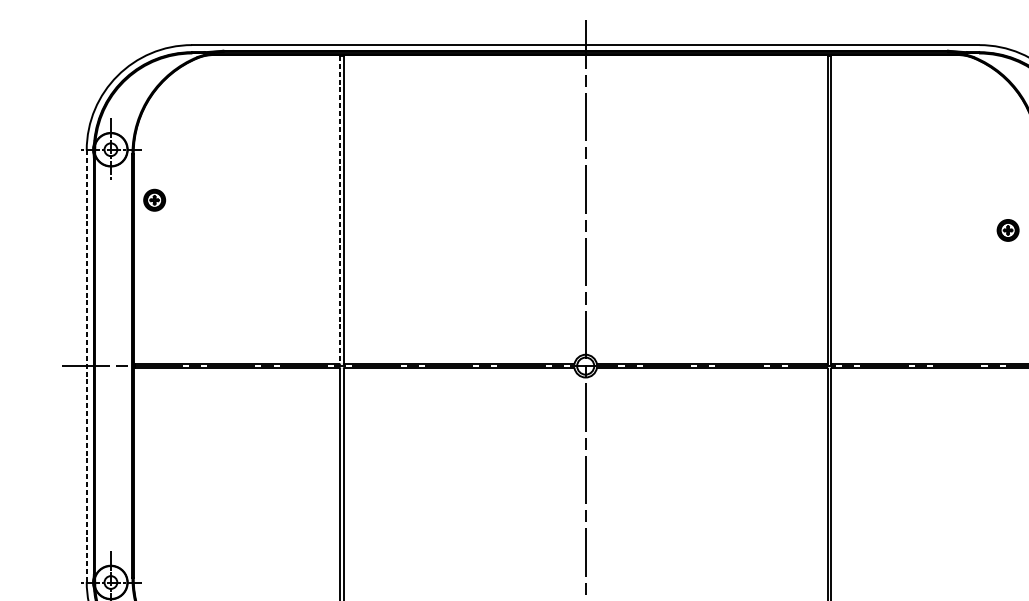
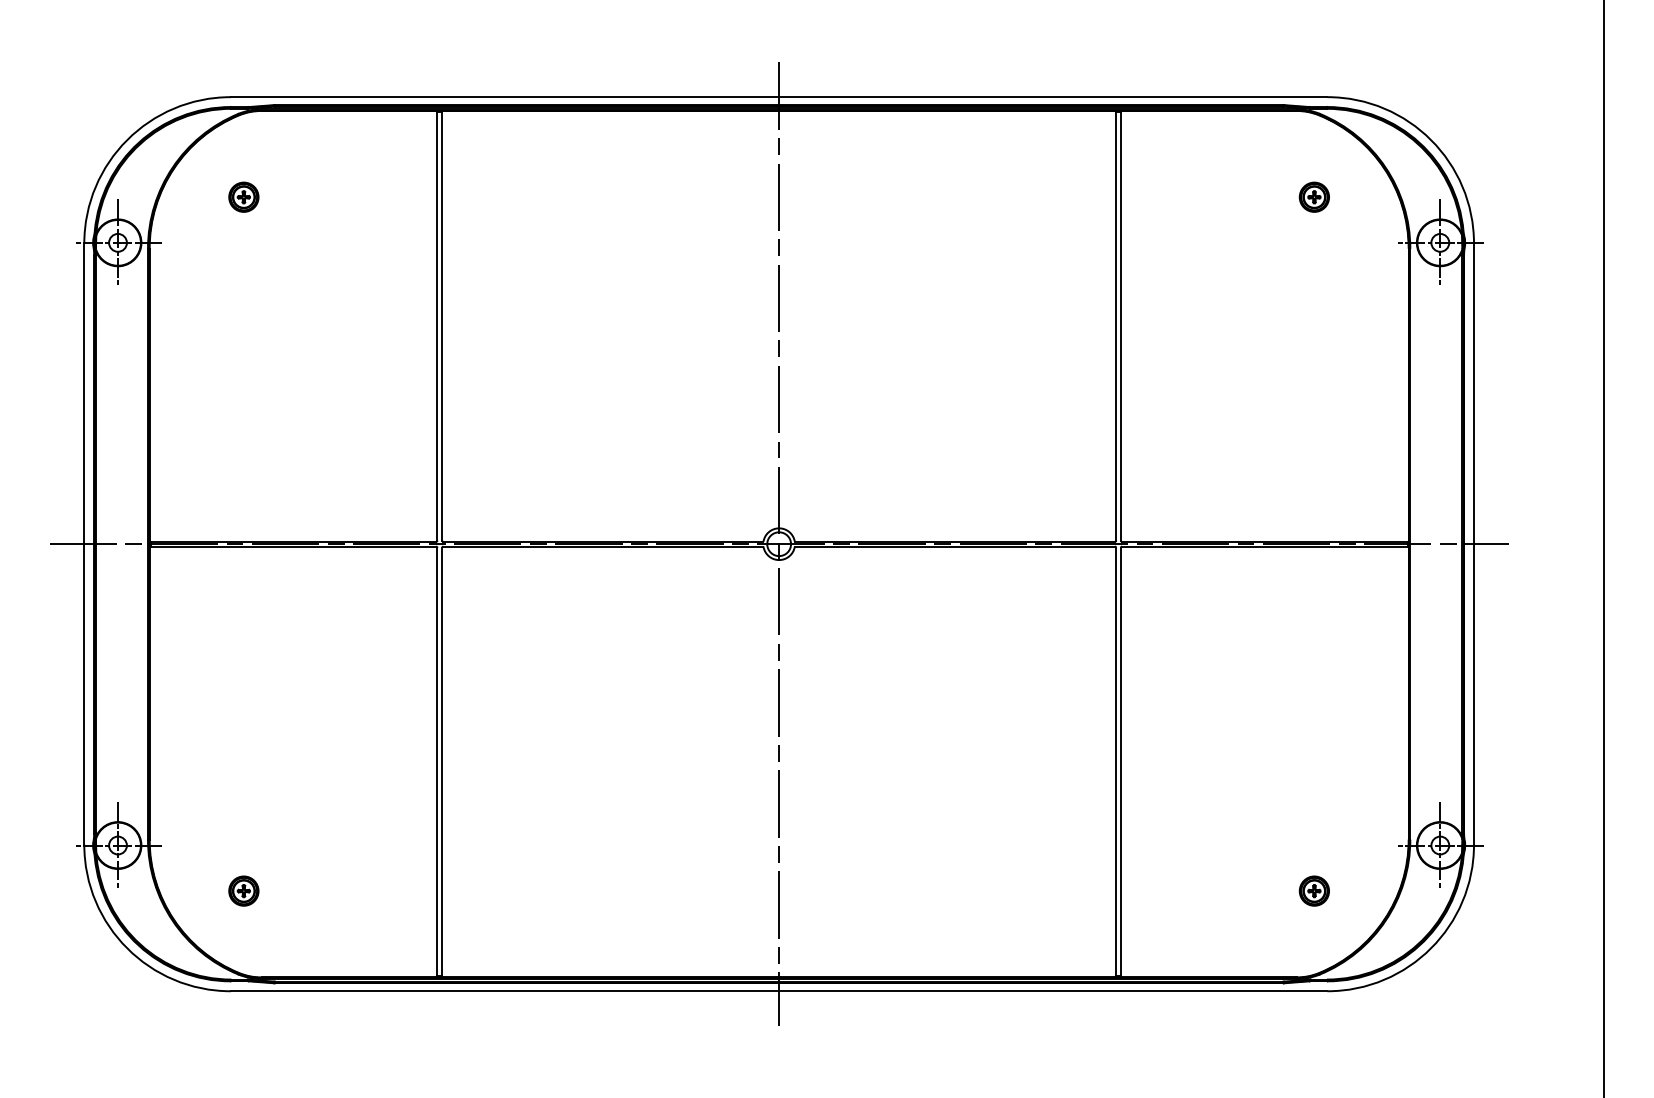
part: (154, 199) -> (243, 196), moved
line: (340, 209) -> (437, 326), dashed -> solid
part: (1007, 229) -> (1313, 196), moved
line: (86, 366) -> (84, 544), dashed -> solid

